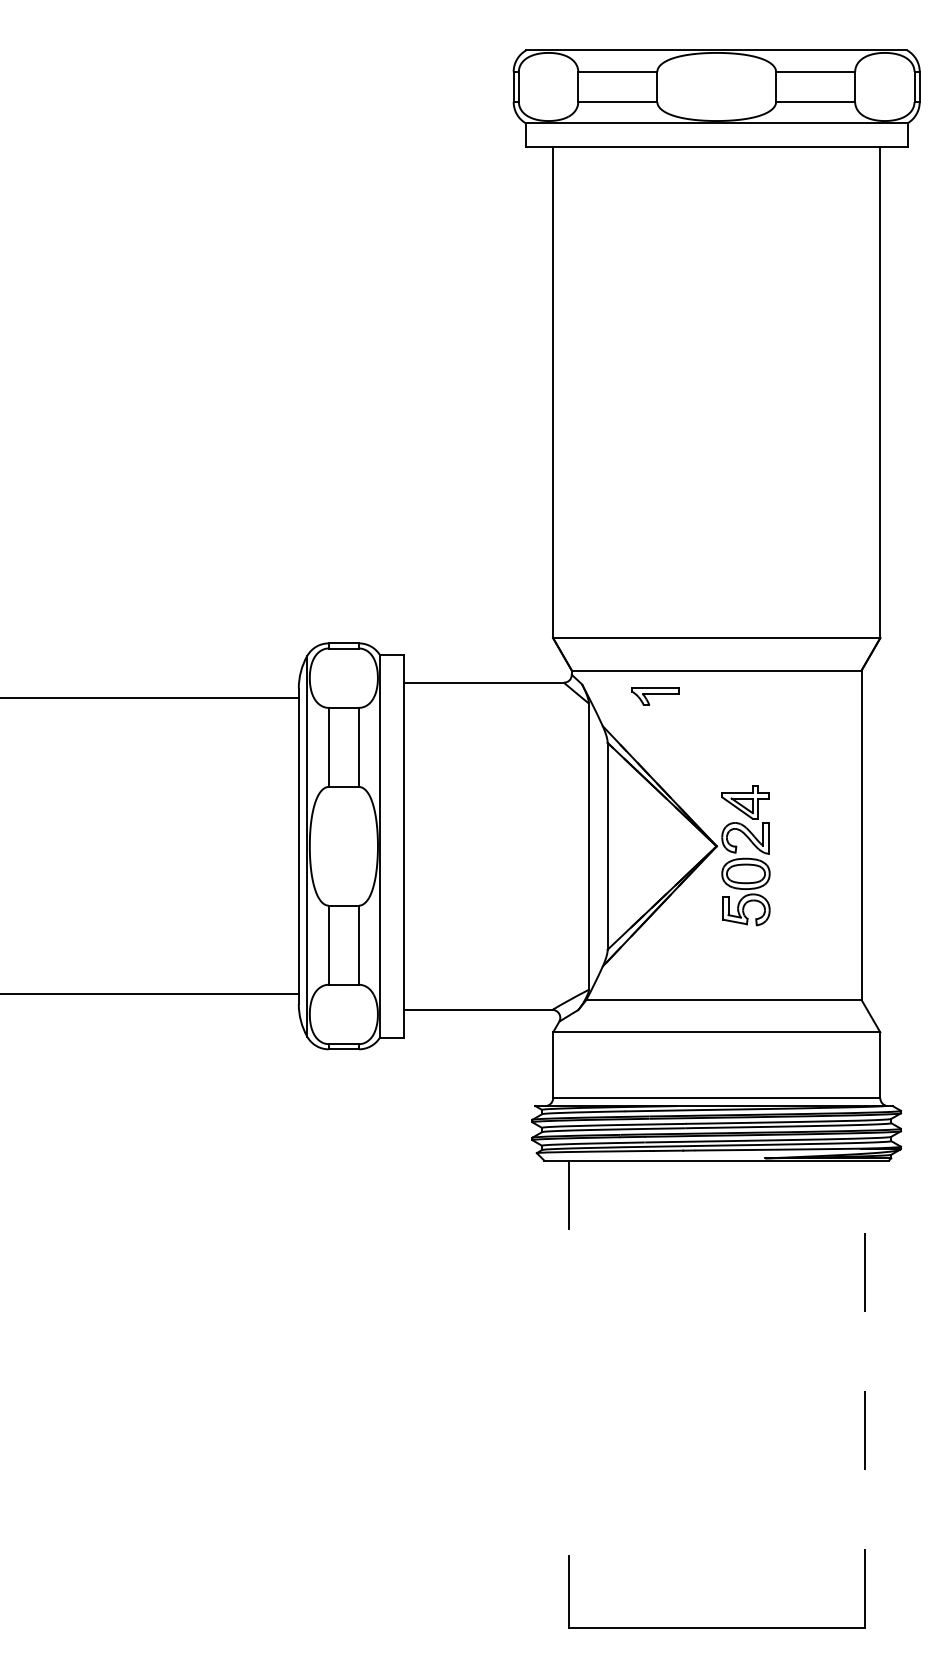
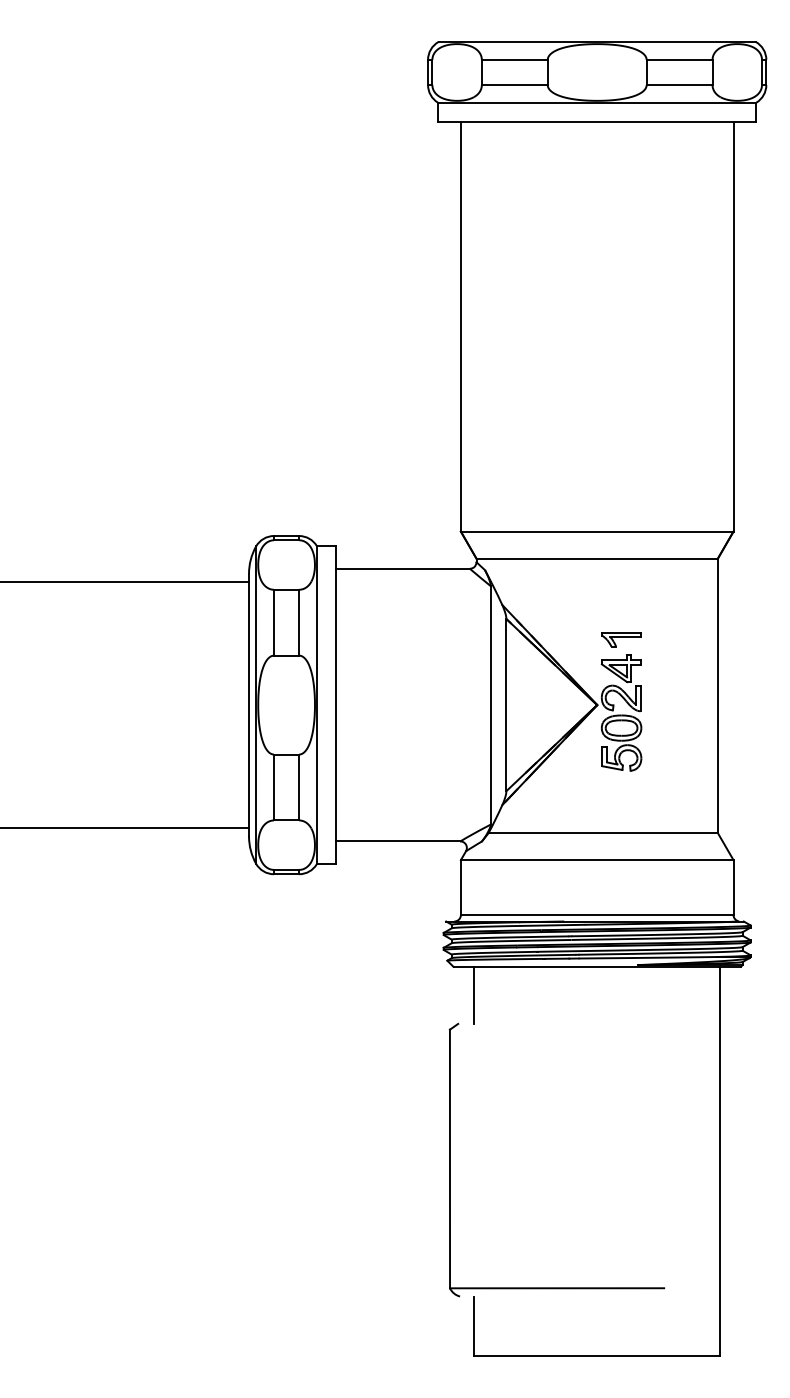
part: (655, 696) -> (621, 639), moved
part: (540, 1392) -> (450, 1160), added
line: (864, 1394) -> (720, 1161), dashed -> solid

